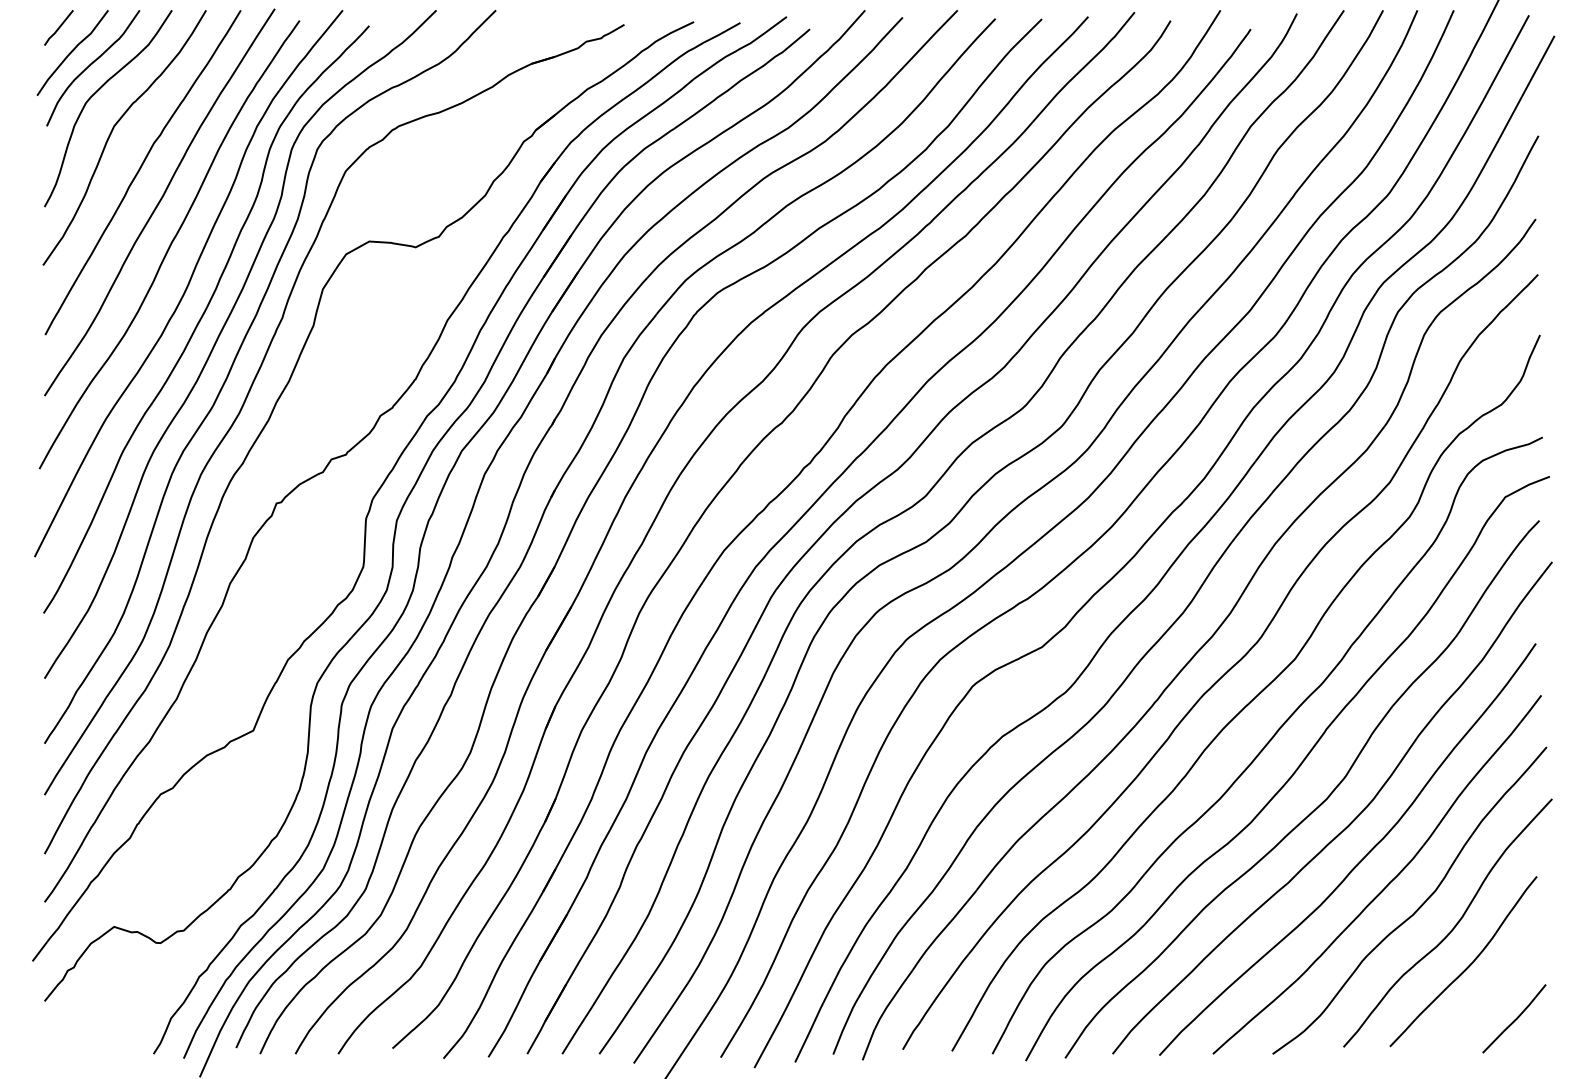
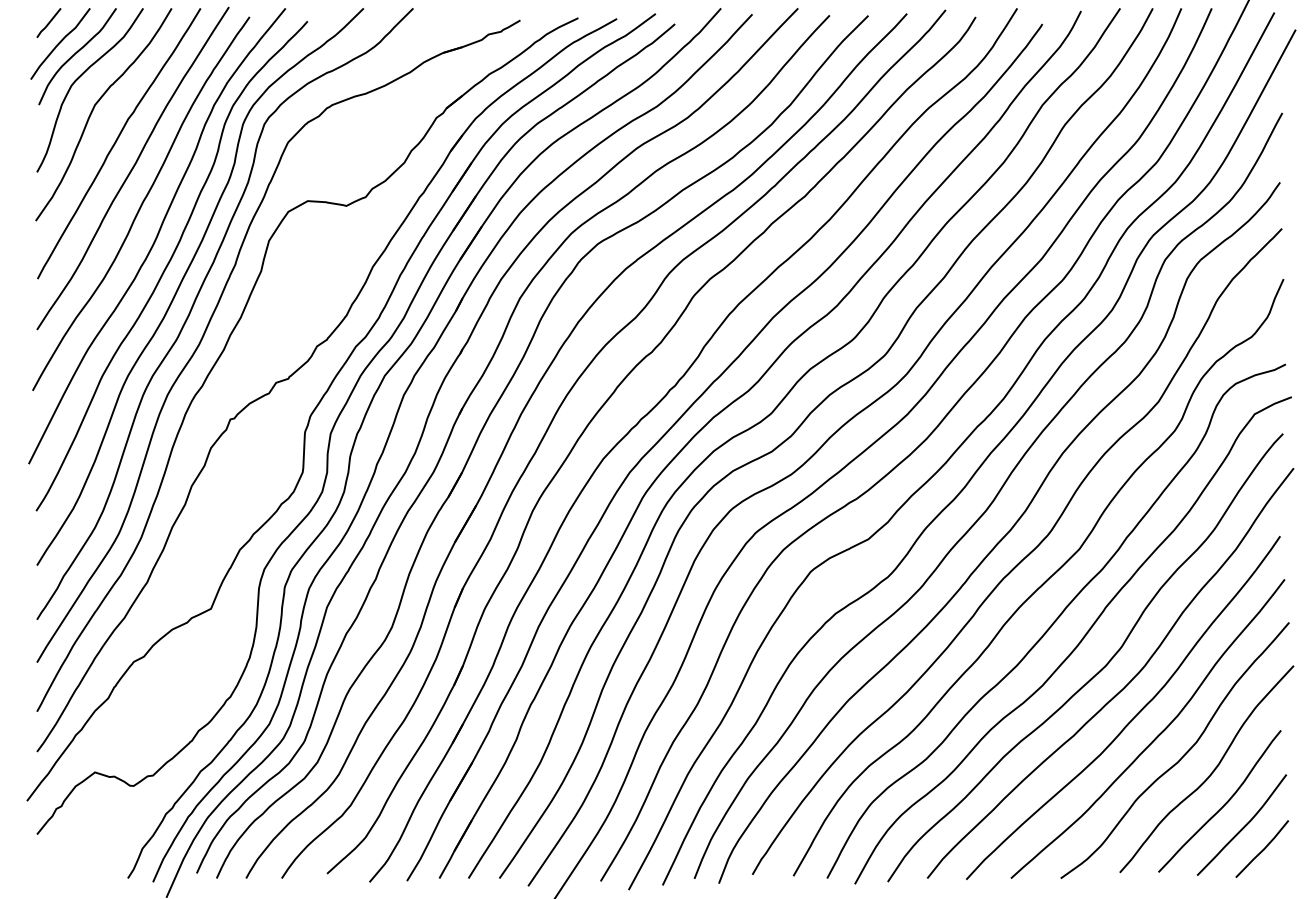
curve: (1492, 991) -> (1244, 826), added

